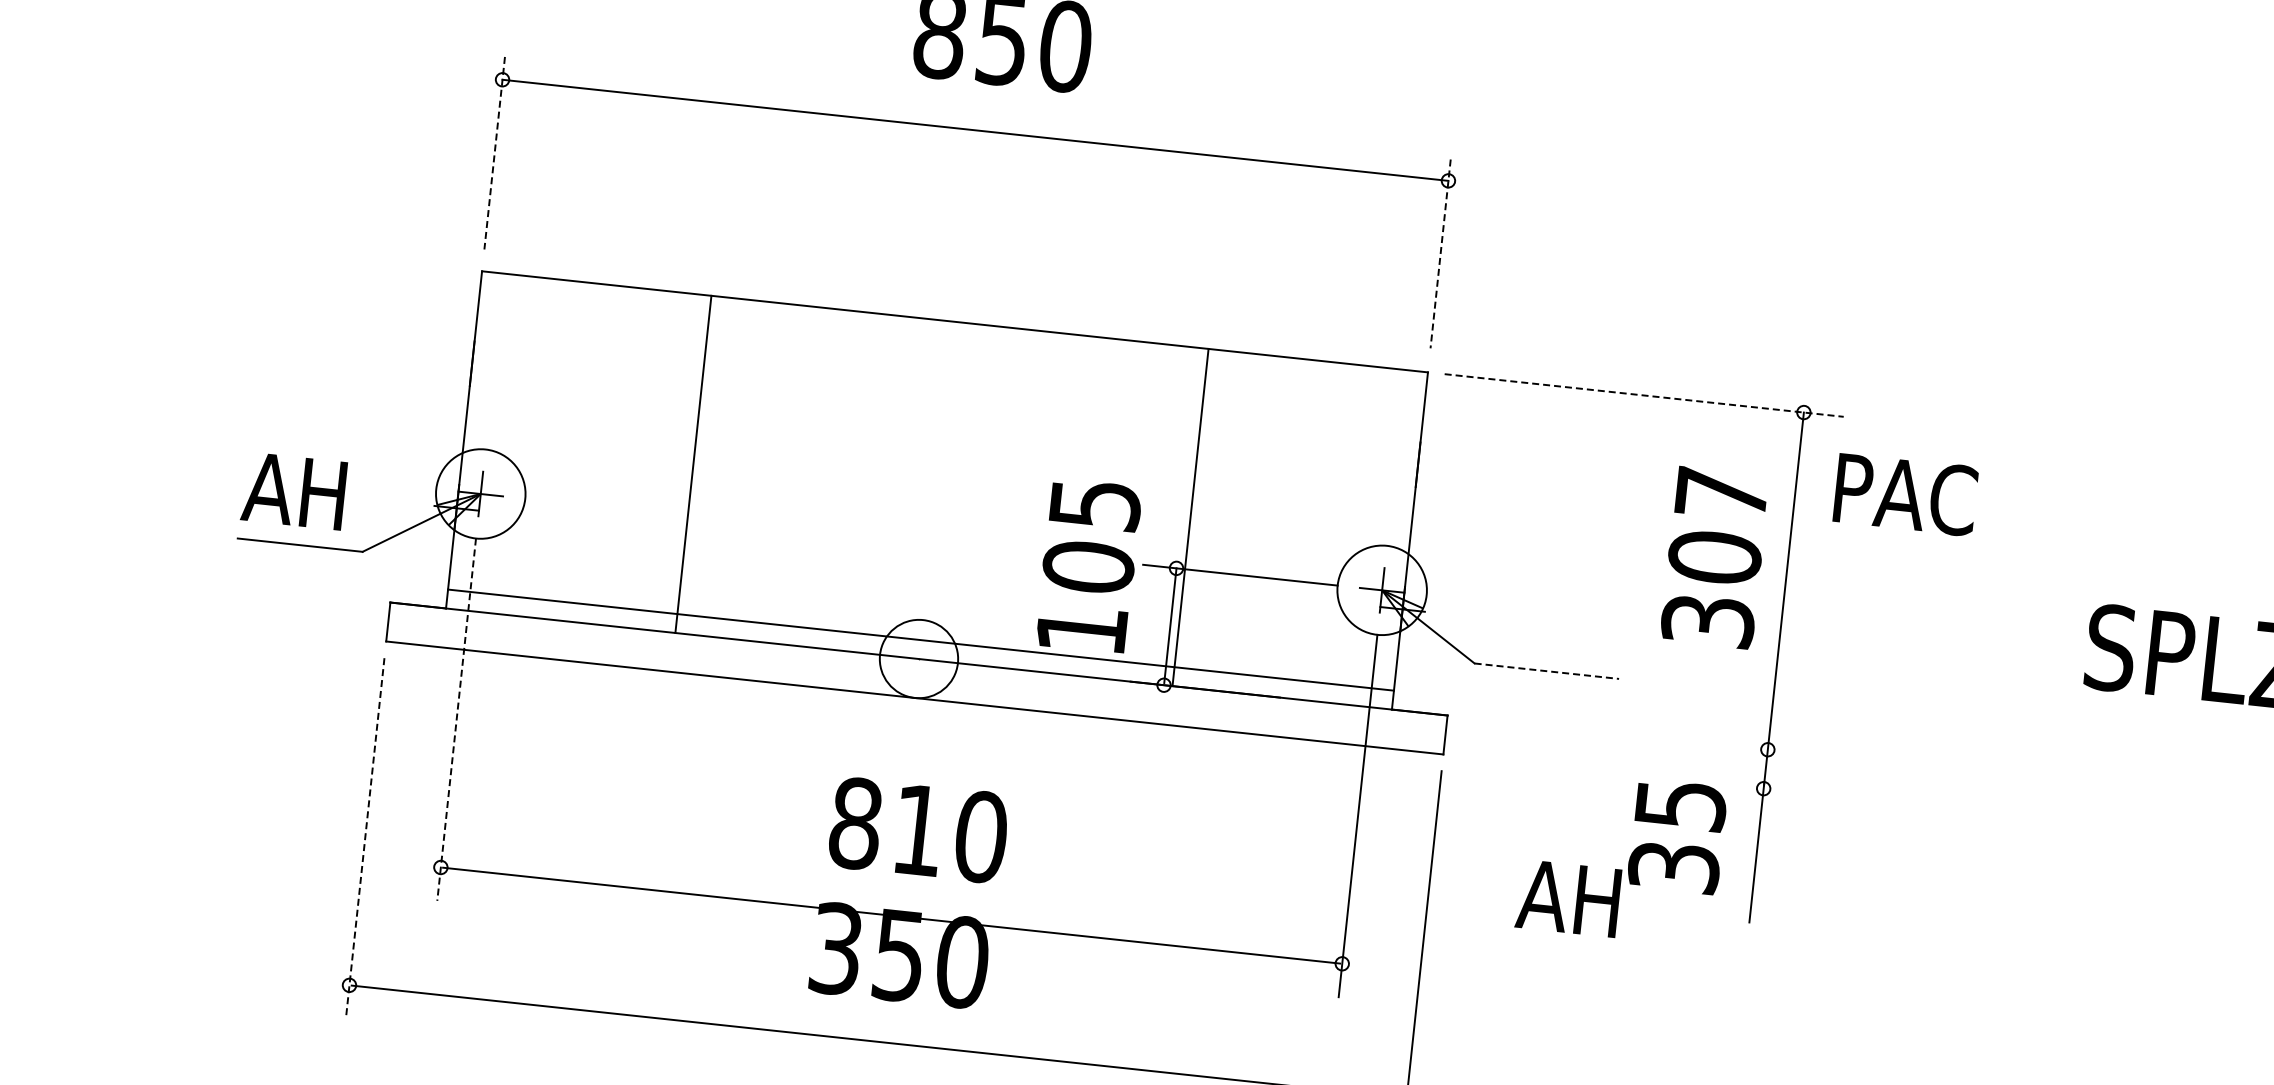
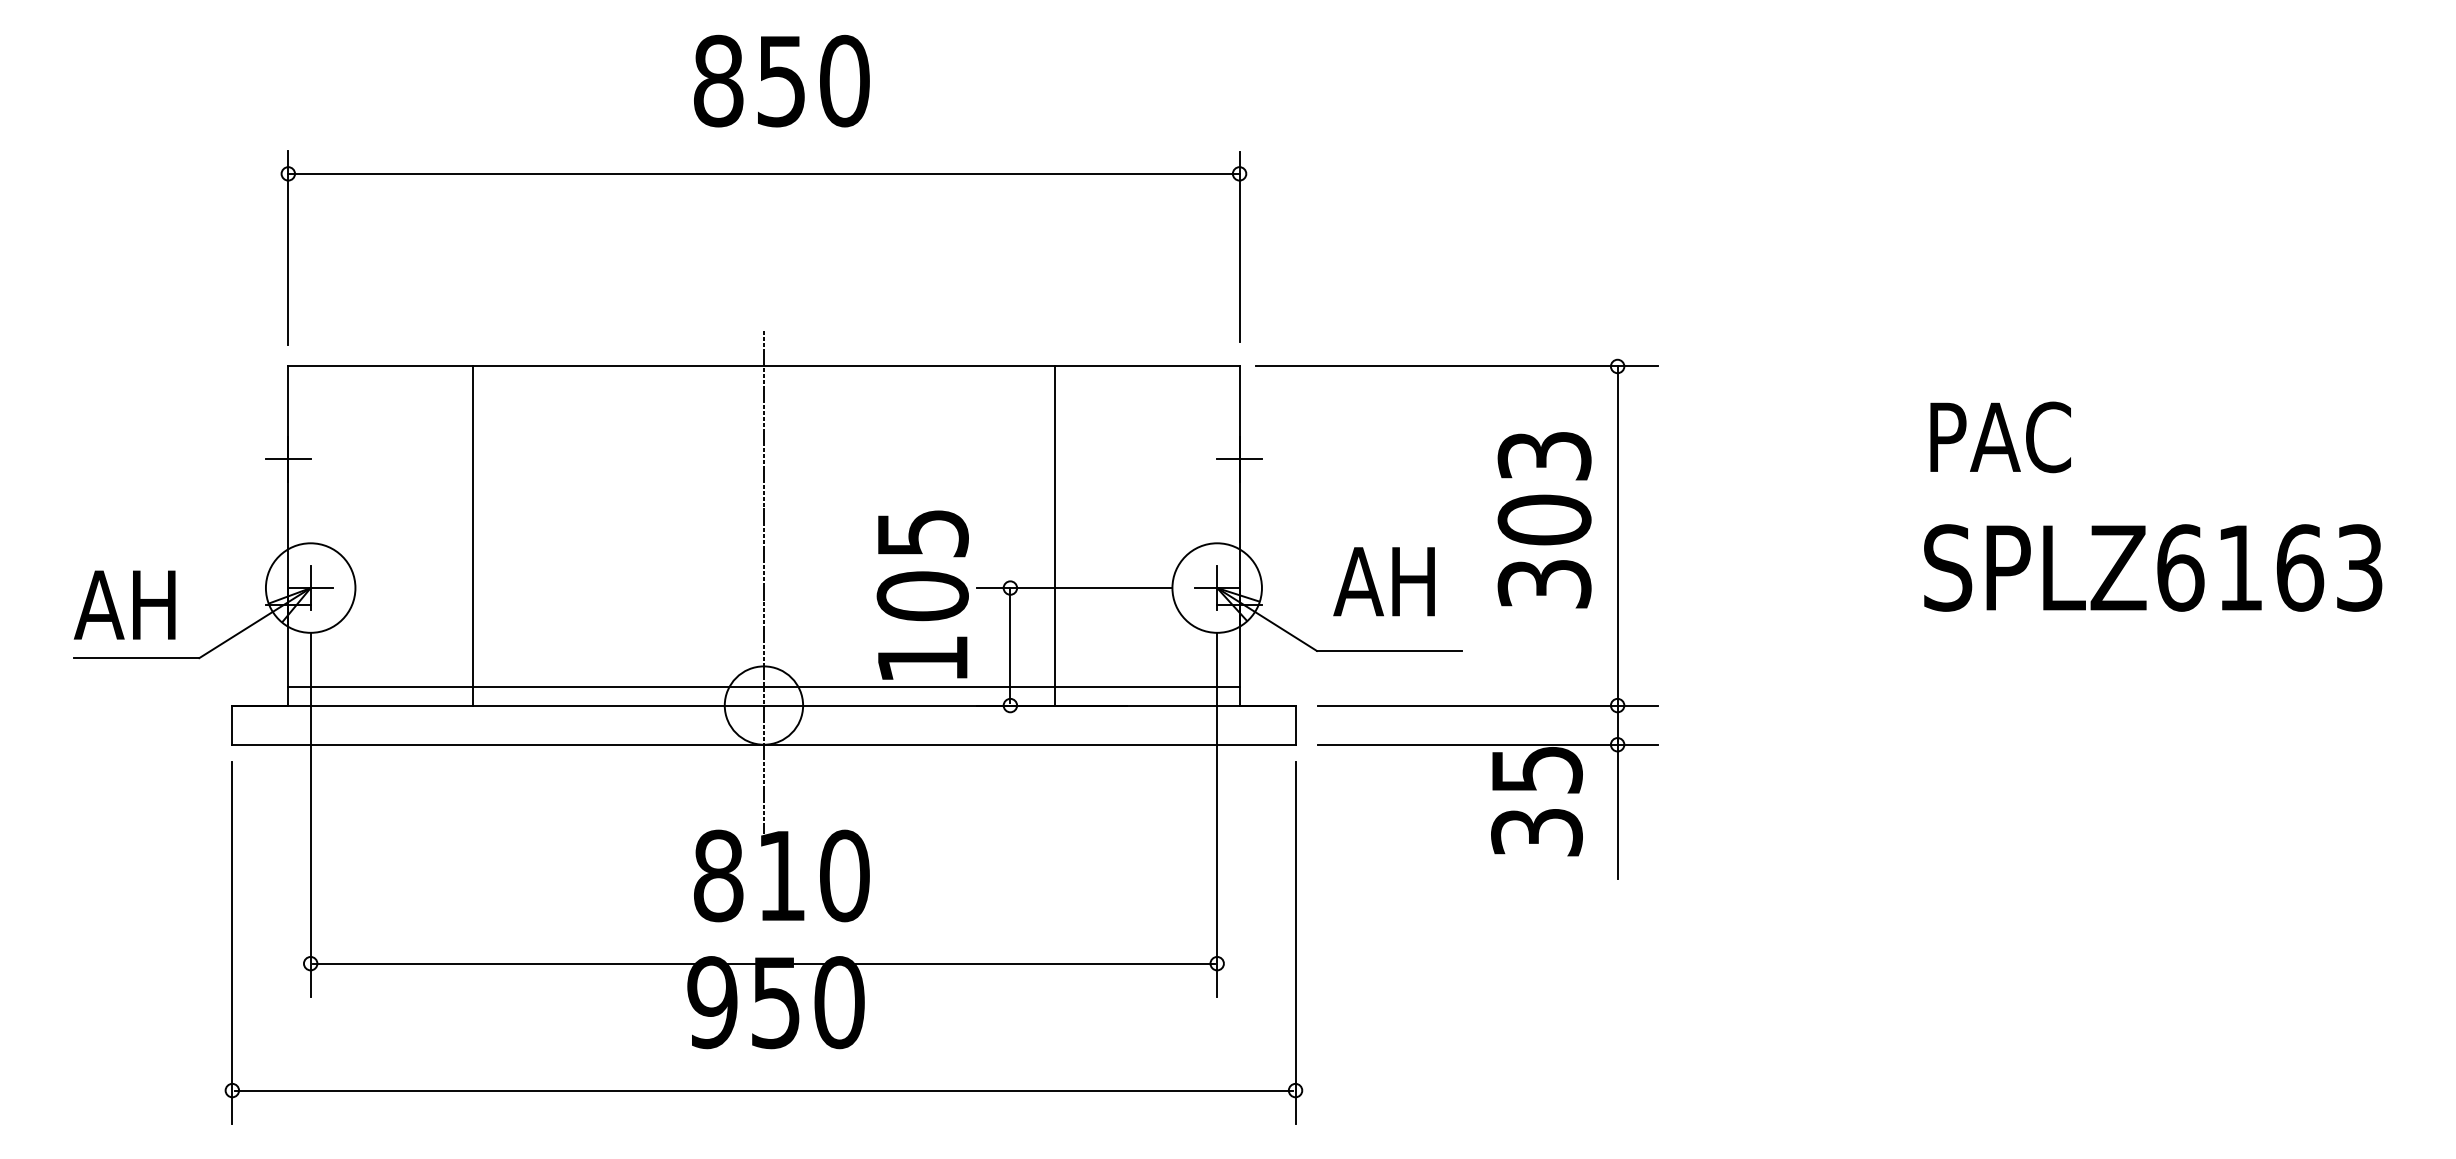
line: (494, 153) -> (288, 247), dashed -> solid
line: (1440, 254) -> (1239, 247), dashed -> solid
line: (471, 363) -> (287, 459), added
line: (1644, 395) -> (1457, 366), dashed -> solid
line: (693, 463) -> (472, 535), moved
line: (1418, 464) -> (1239, 459), added
text: (1721, 494) -> (1544, 456), 307 -> 303
text: (1905, 494) -> (2000, 437), moved
line: (1190, 516) -> (1054, 535), moved
line: (931, 536) -> (763, 582), added
line: (1546, 670) -> (1389, 650), dashed -> solid
line: (456, 720) -> (310, 815), dashed -> solid
line: (1638, 735) -> (1487, 705), added
line: (1634, 774) -> (1487, 744), added
line: (365, 839) -> (232, 943), dashed -> solid
text: (1567, 898) -> (1383, 581), moved
text: (836, 948) -> (712, 1002), 350 -> 950

